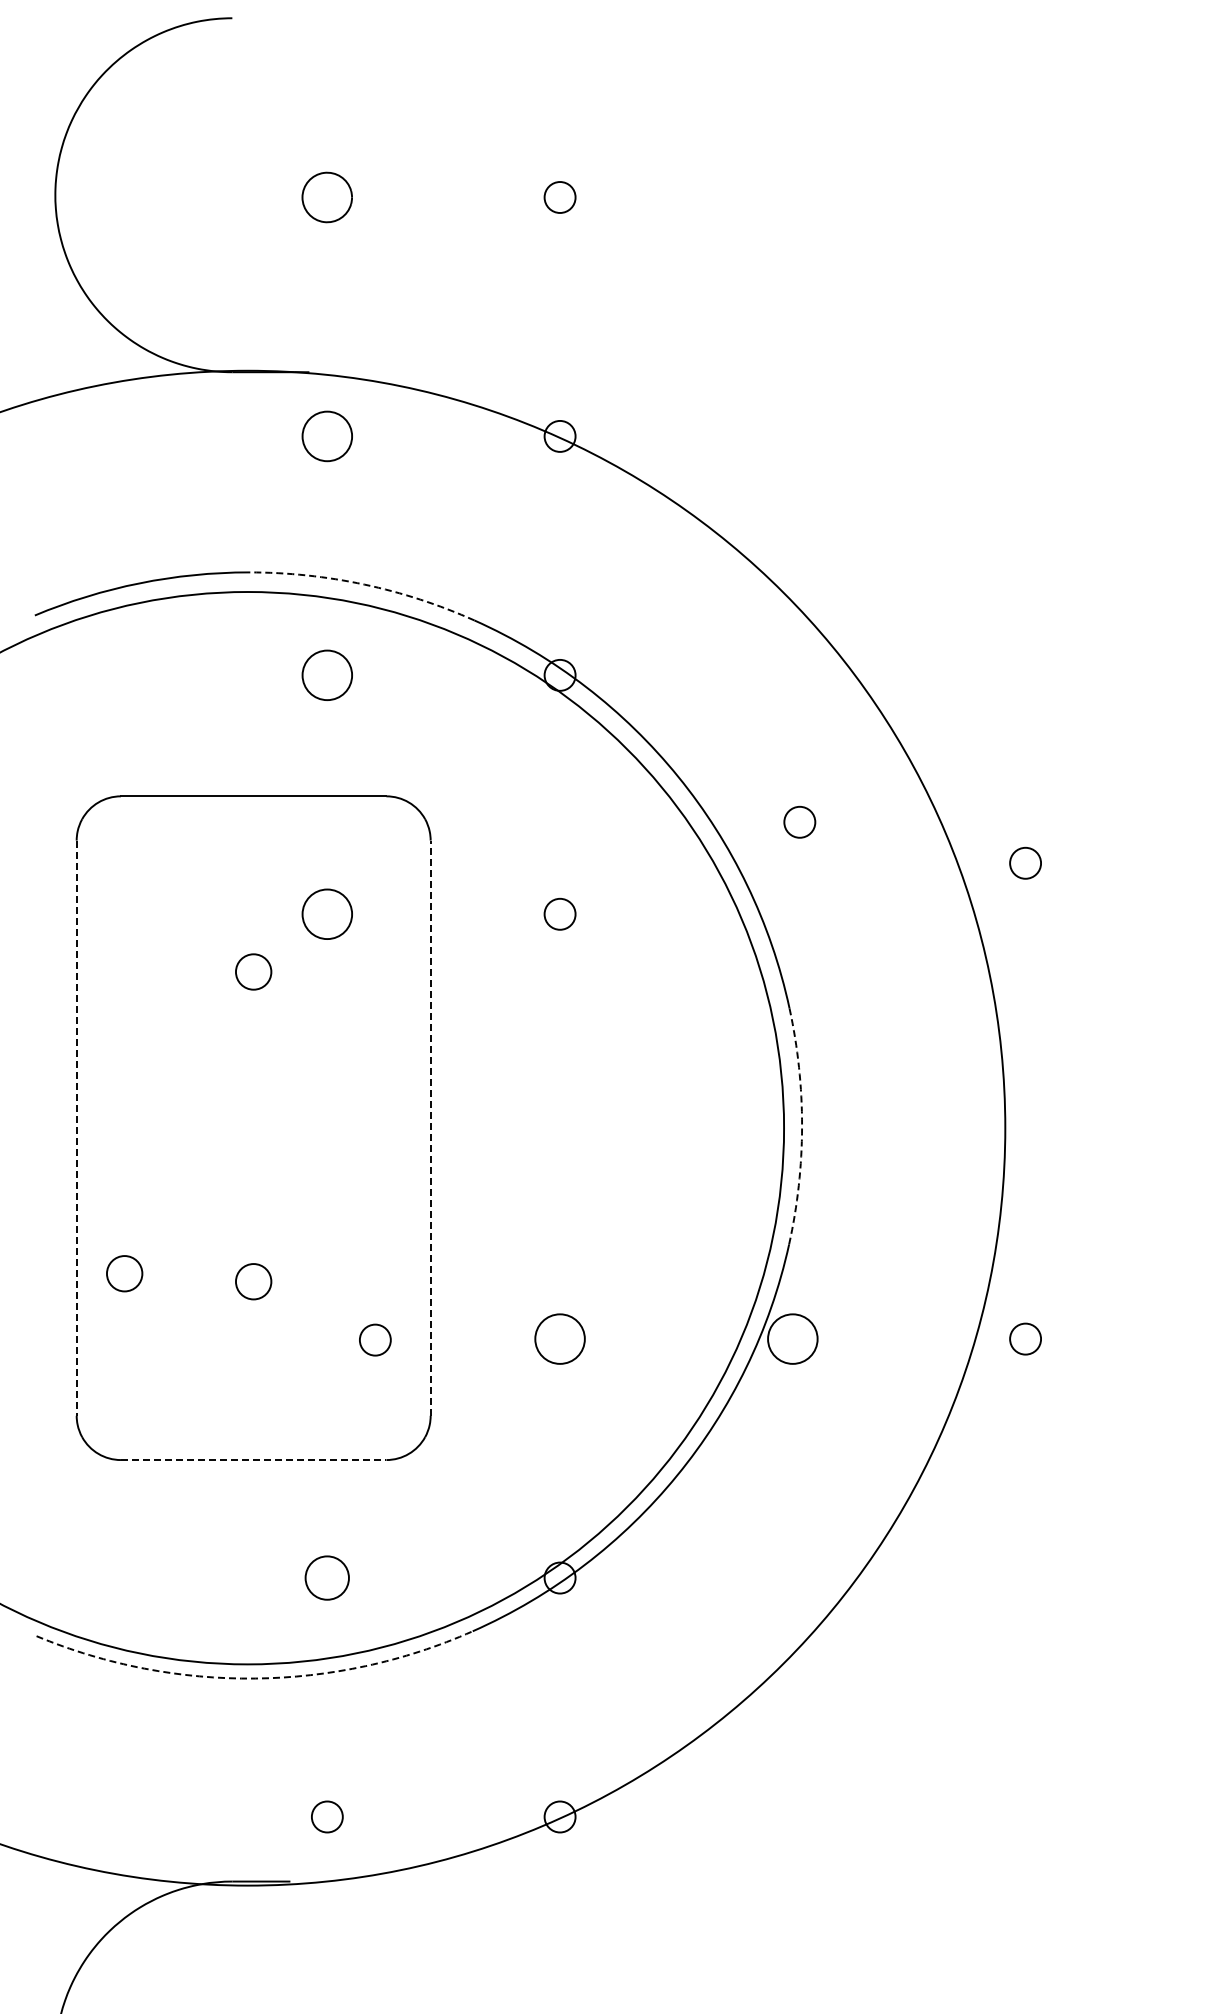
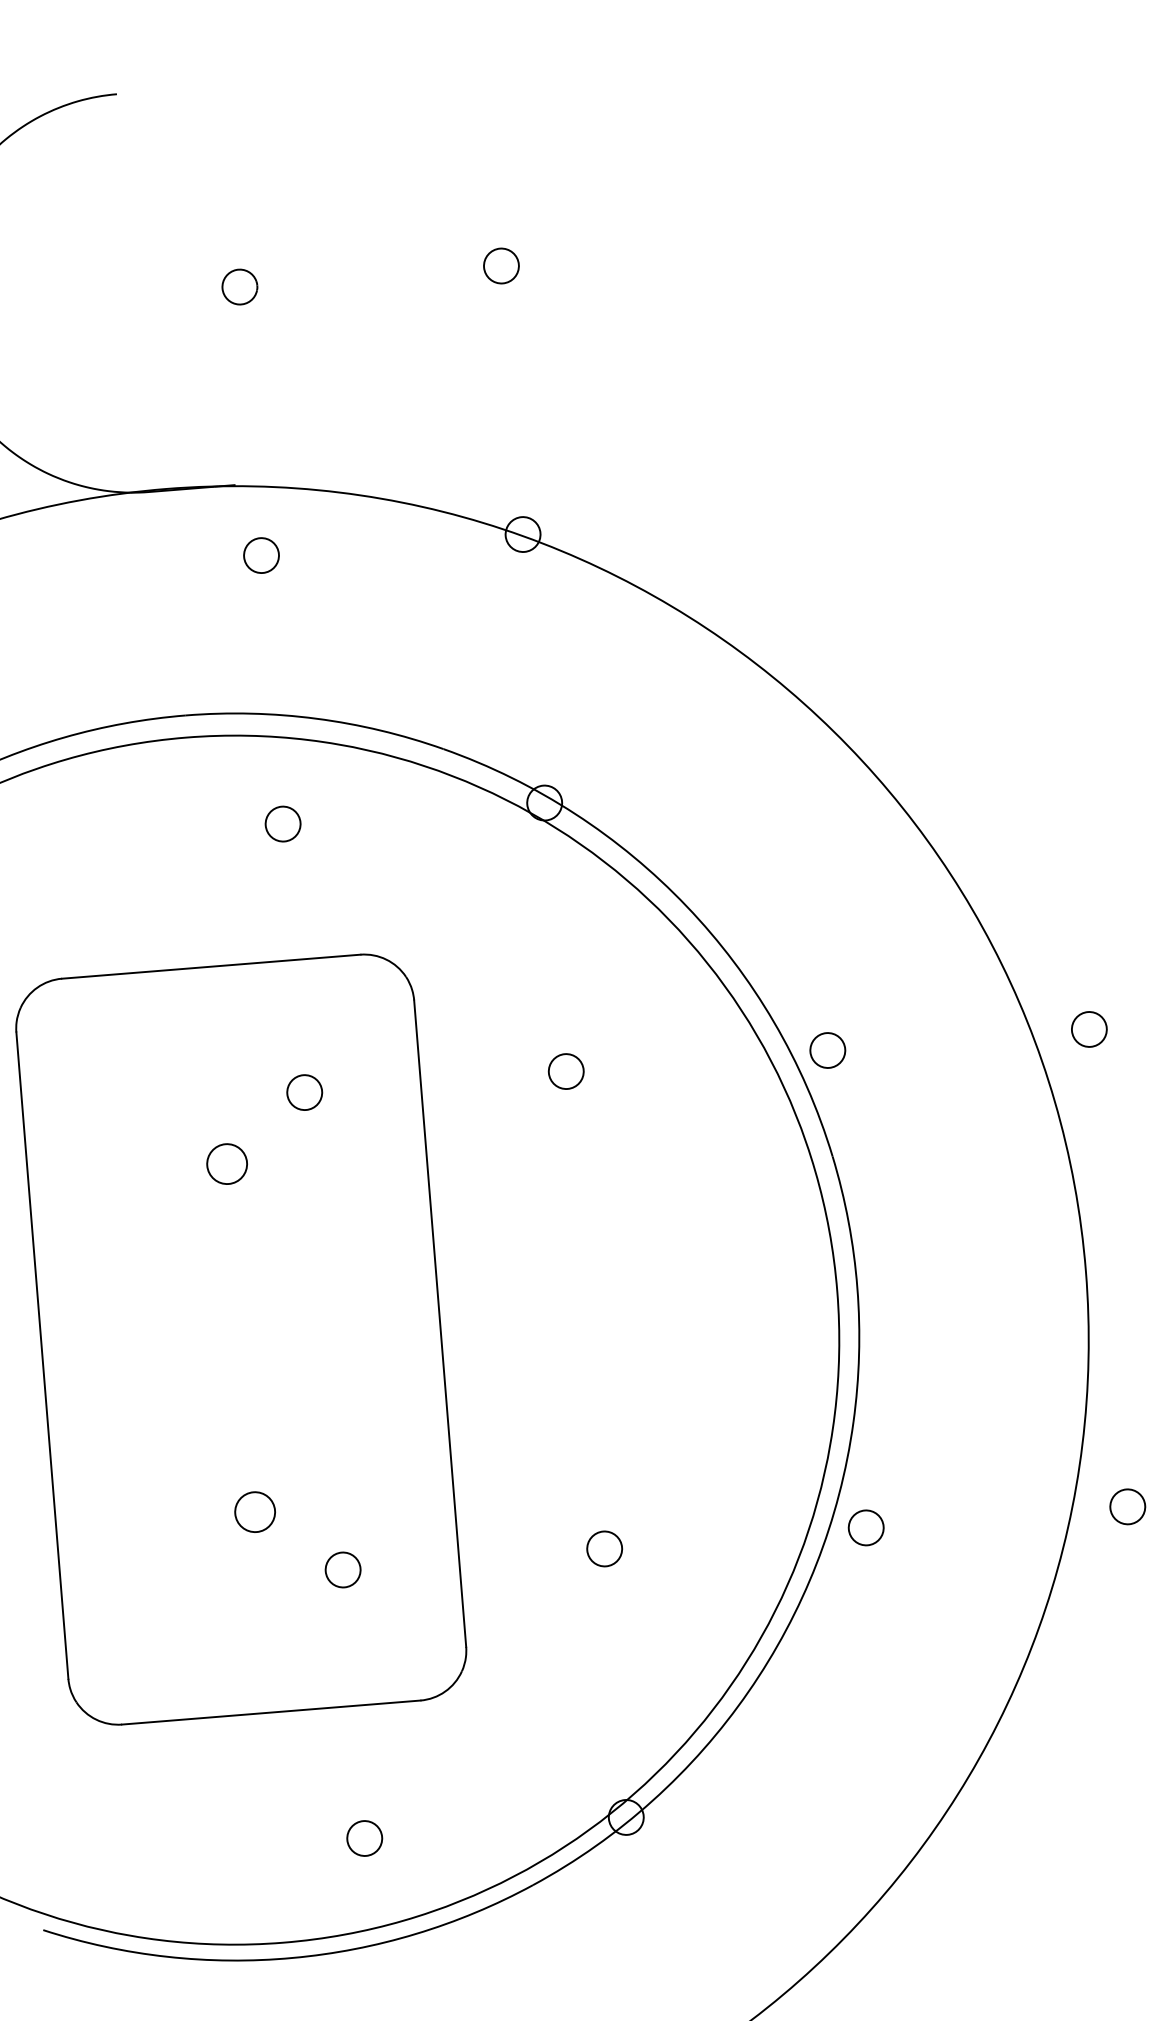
part: (327, 197) -> (240, 287), size x0.62
circle: (326, 435) -> (260, 554), size x0.62
arc: (364, 584) -> (316, 718), dashed -> solid
circle: (326, 674) -> (282, 823), size x0.62
circle: (799, 821) -> (827, 1049), moved
circle: (1025, 862) -> (1089, 1028), moved
circle: (326, 913) -> (303, 1091), size x0.62
arc: (802, 1126) -> (857, 1288), dashed -> solid
line: (76, 1128) -> (42, 1355), dashed -> solid
line: (430, 1128) -> (440, 1323), dashed -> solid
circle: (124, 1273) -> (109, 1514), removed
circle: (559, 1338) -> (603, 1548), size x0.62
circle: (792, 1338) -> (865, 1527), size x0.62
circle: (375, 1339) -> (343, 1569), moved
line: (253, 1460) -> (271, 1713), dashed -> solid
circle: (327, 1577) -> (364, 1837), size x0.71
arc: (255, 1678) -> (293, 1957), dashed -> solid

